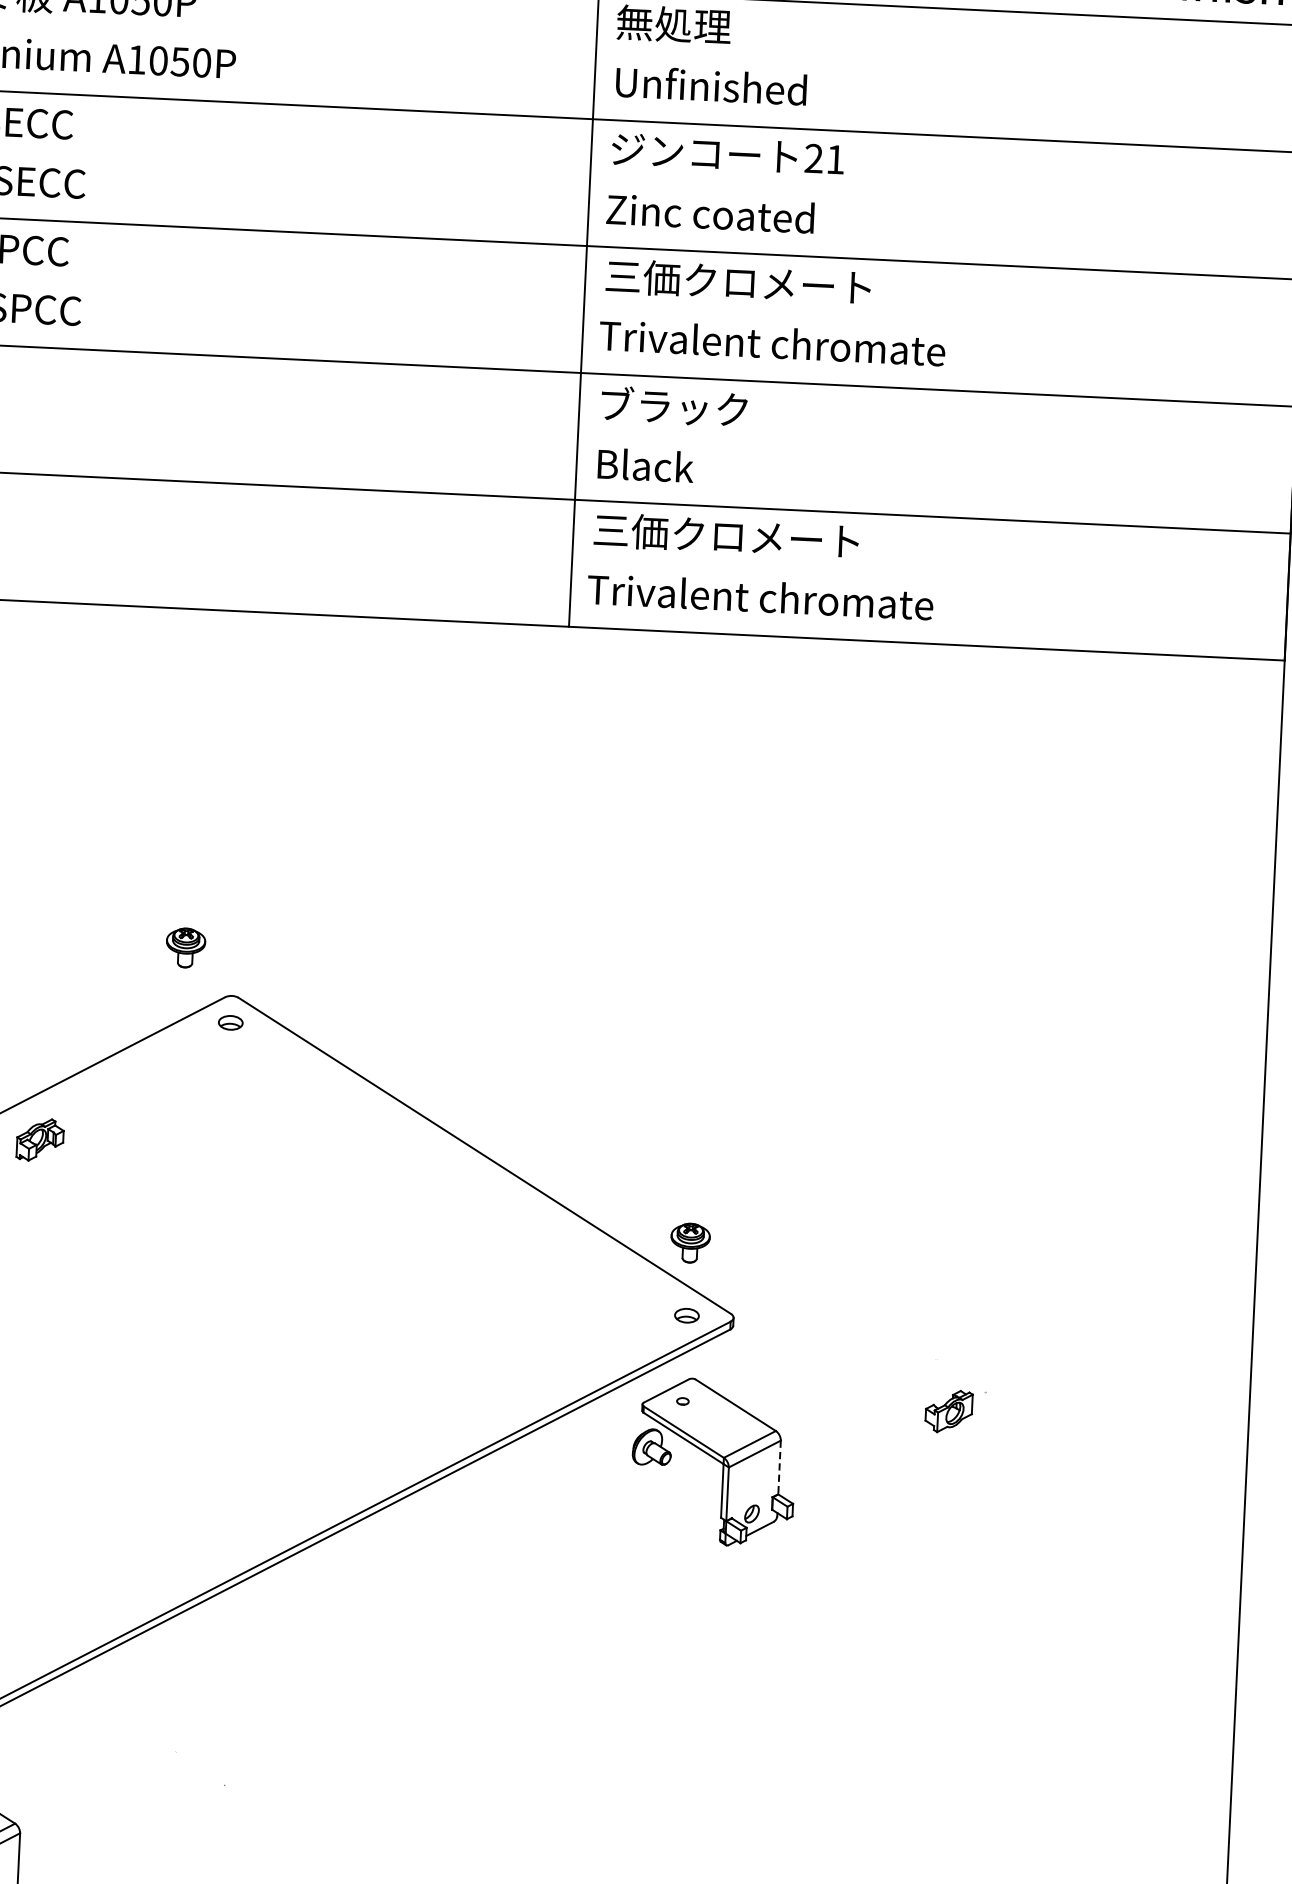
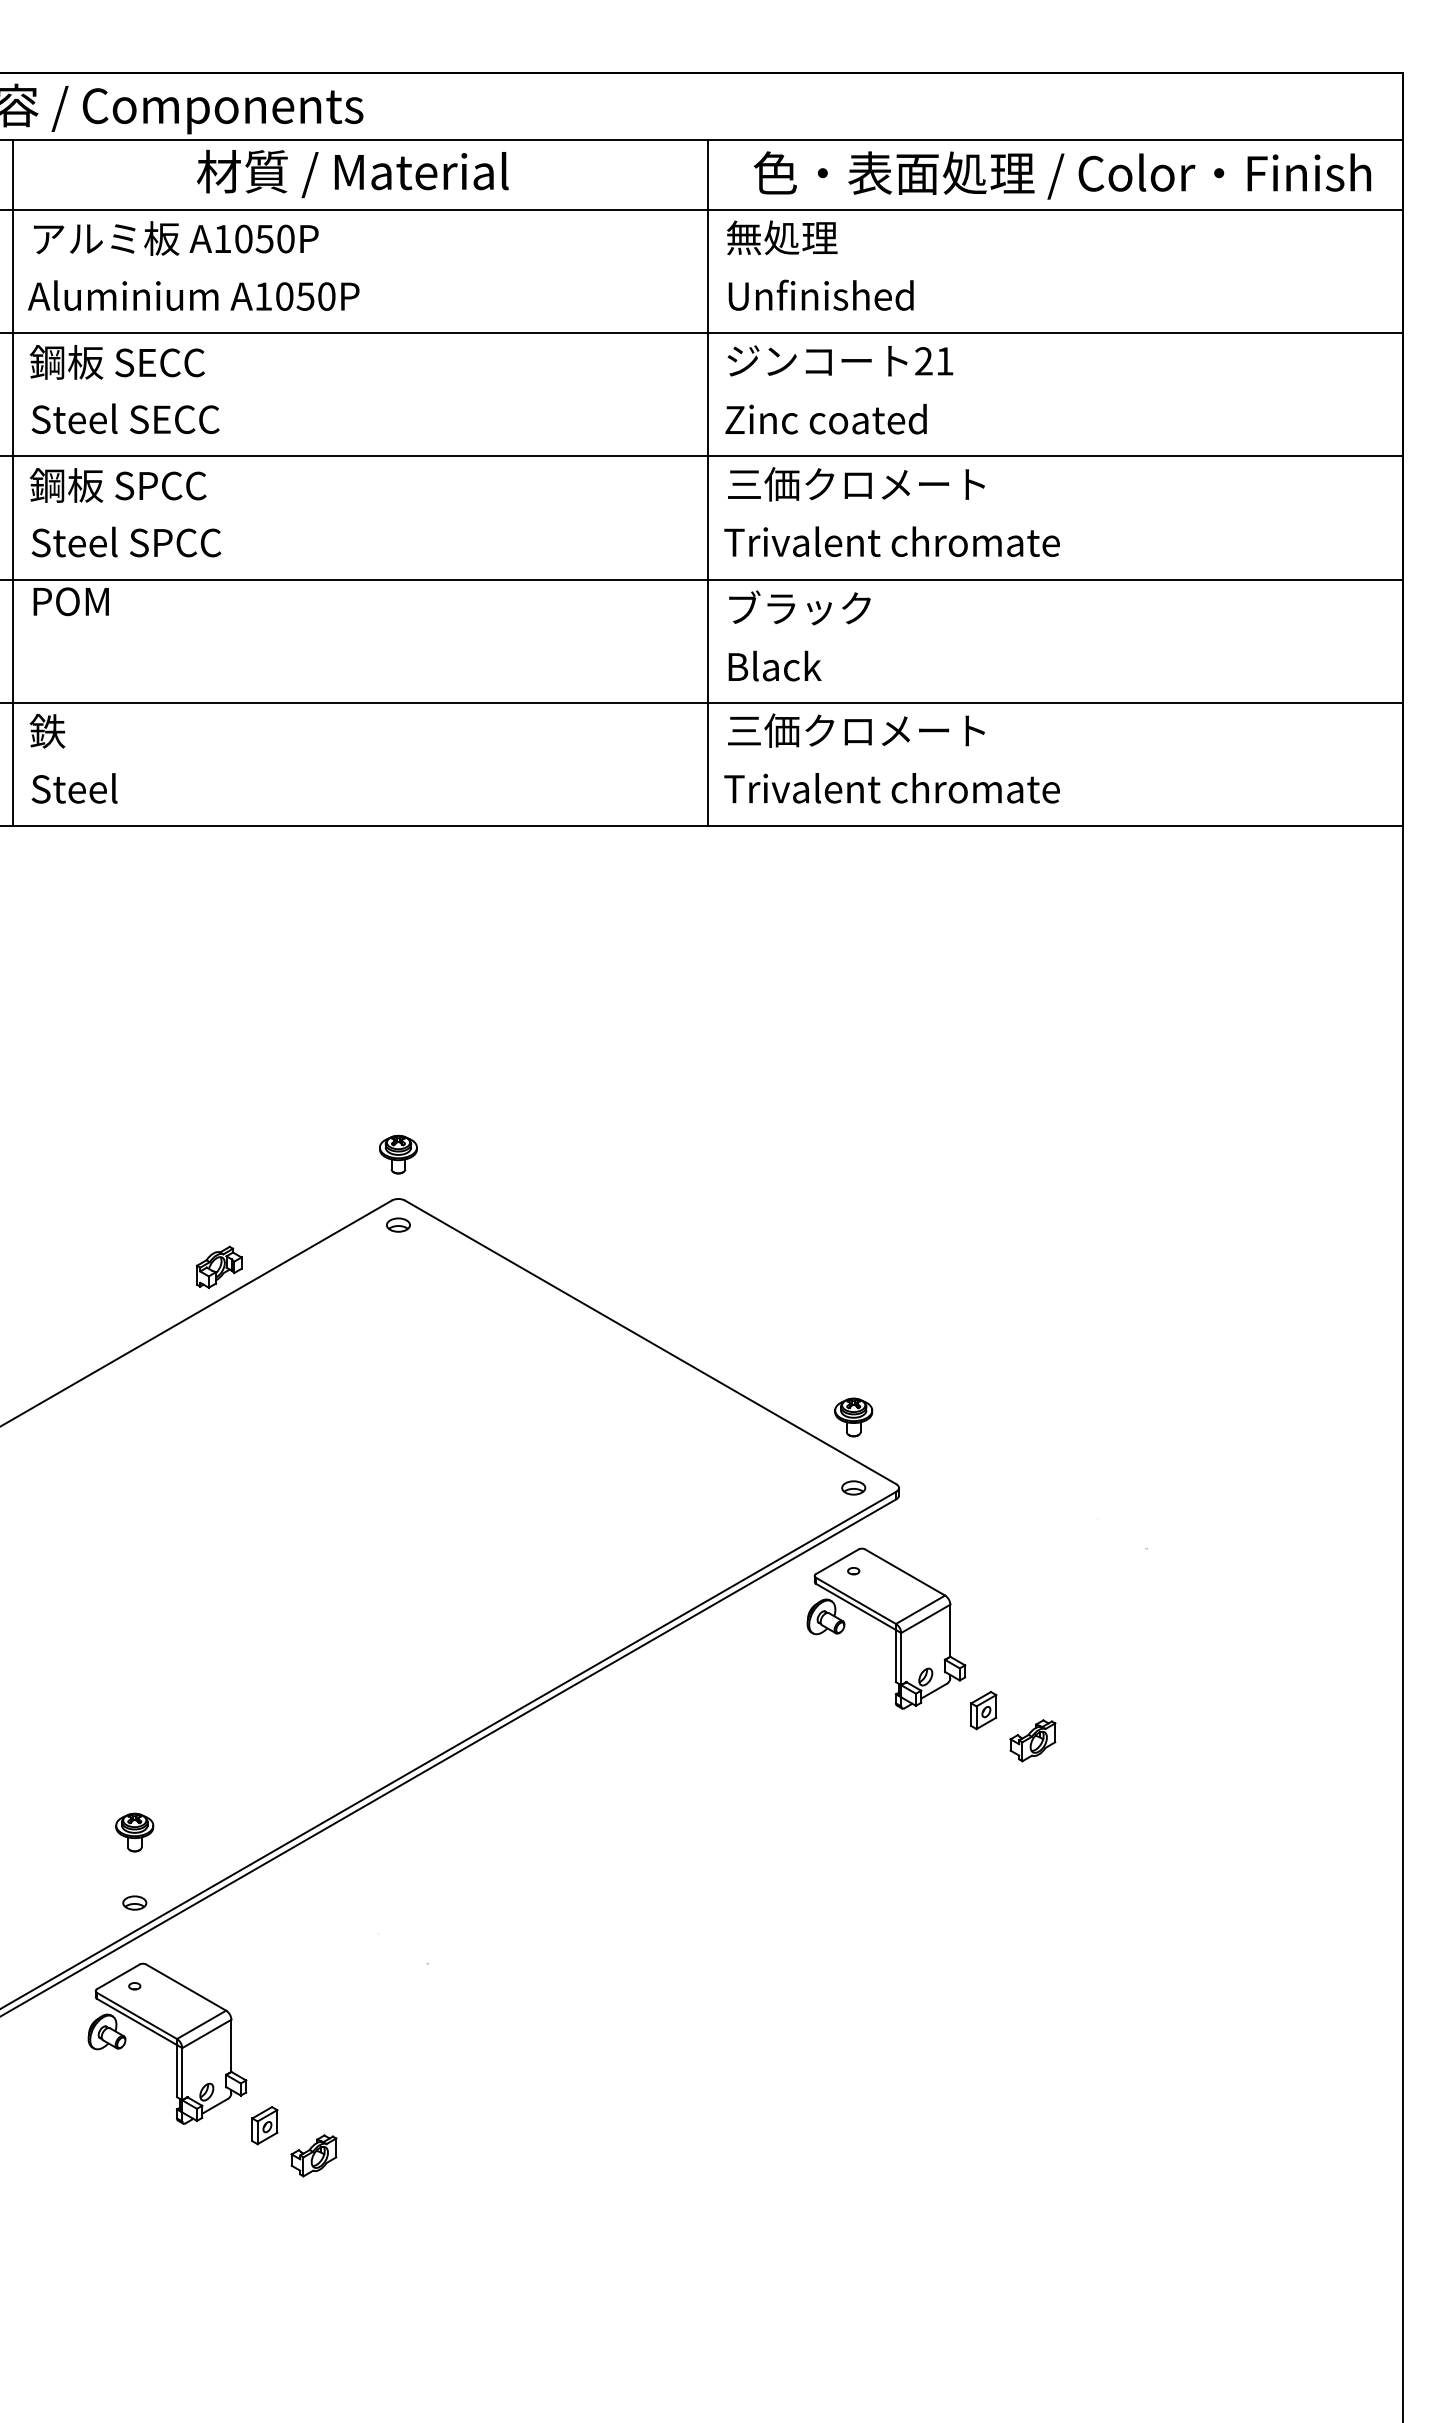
part: (185, 947) -> (398, 1154), moved
part: (39, 1139) -> (218, 1266), moved
part: (948, 1411) -> (1032, 1740), moved
line: (779, 1468) -> (950, 1631), dashed -> solid
part: (809, 1551) -> (983, 1710), added

